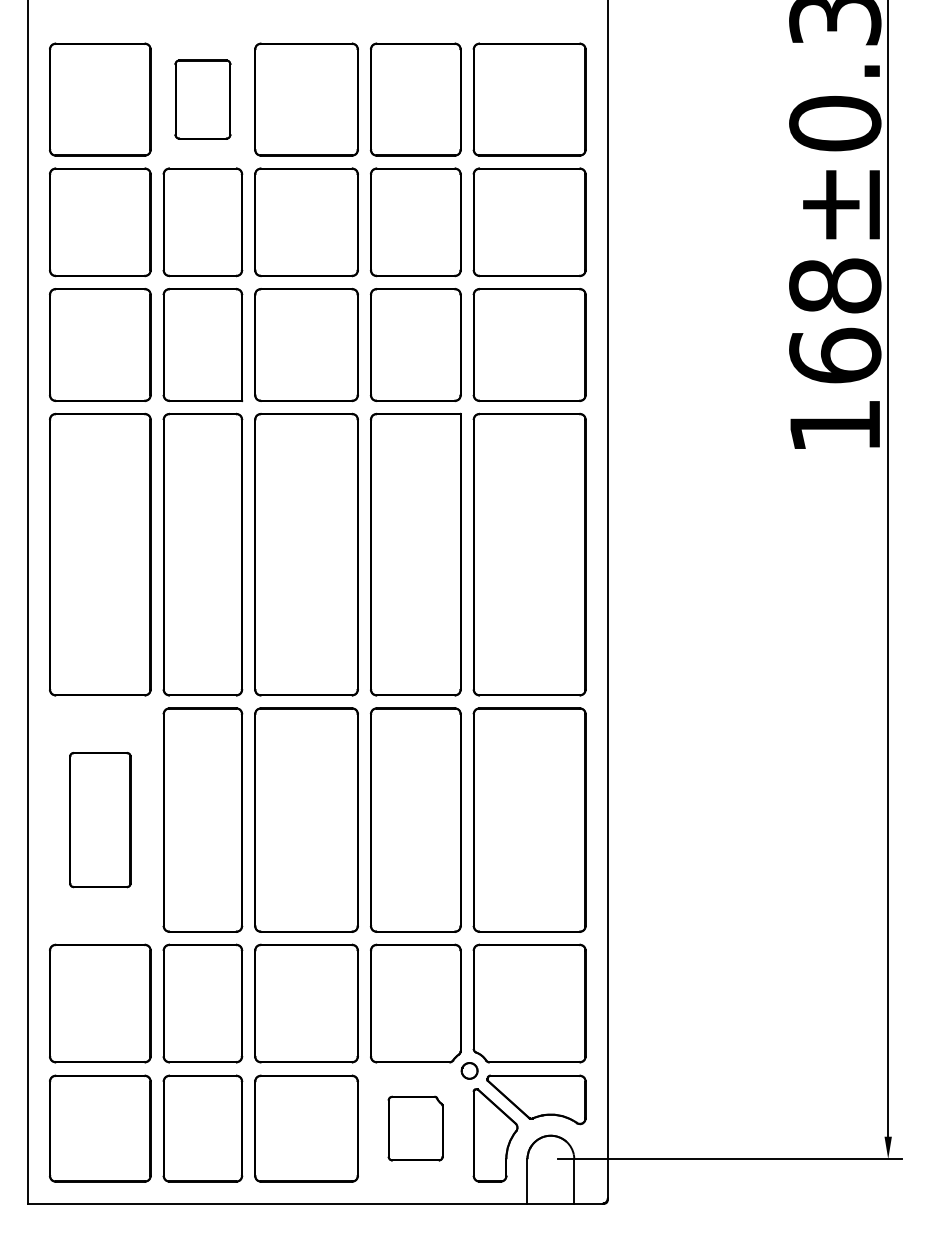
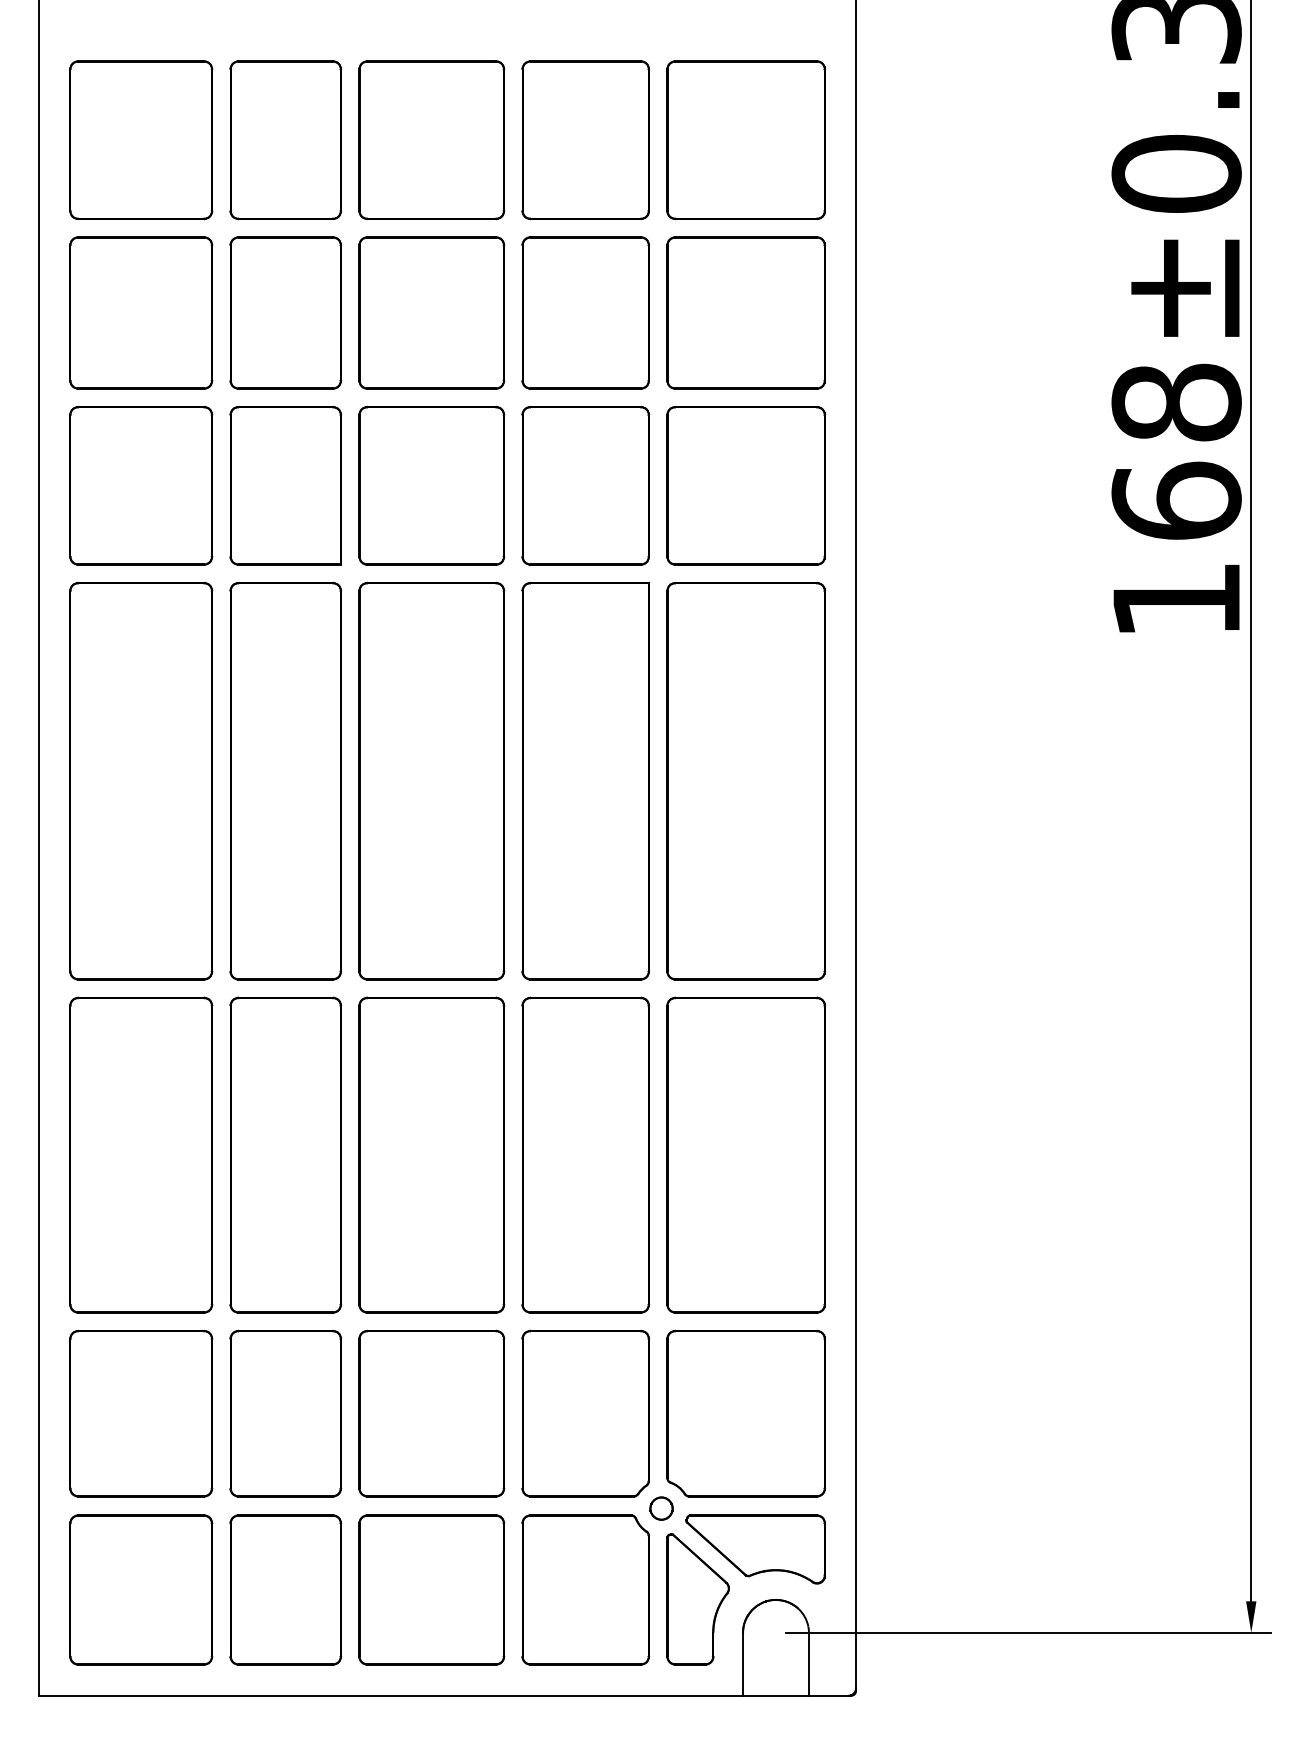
part: (202, 99) -> (285, 139), size x1.43
part: (100, 819) -> (141, 1154), size x1.67
part: (415, 1128) -> (585, 1589), size x1.67

